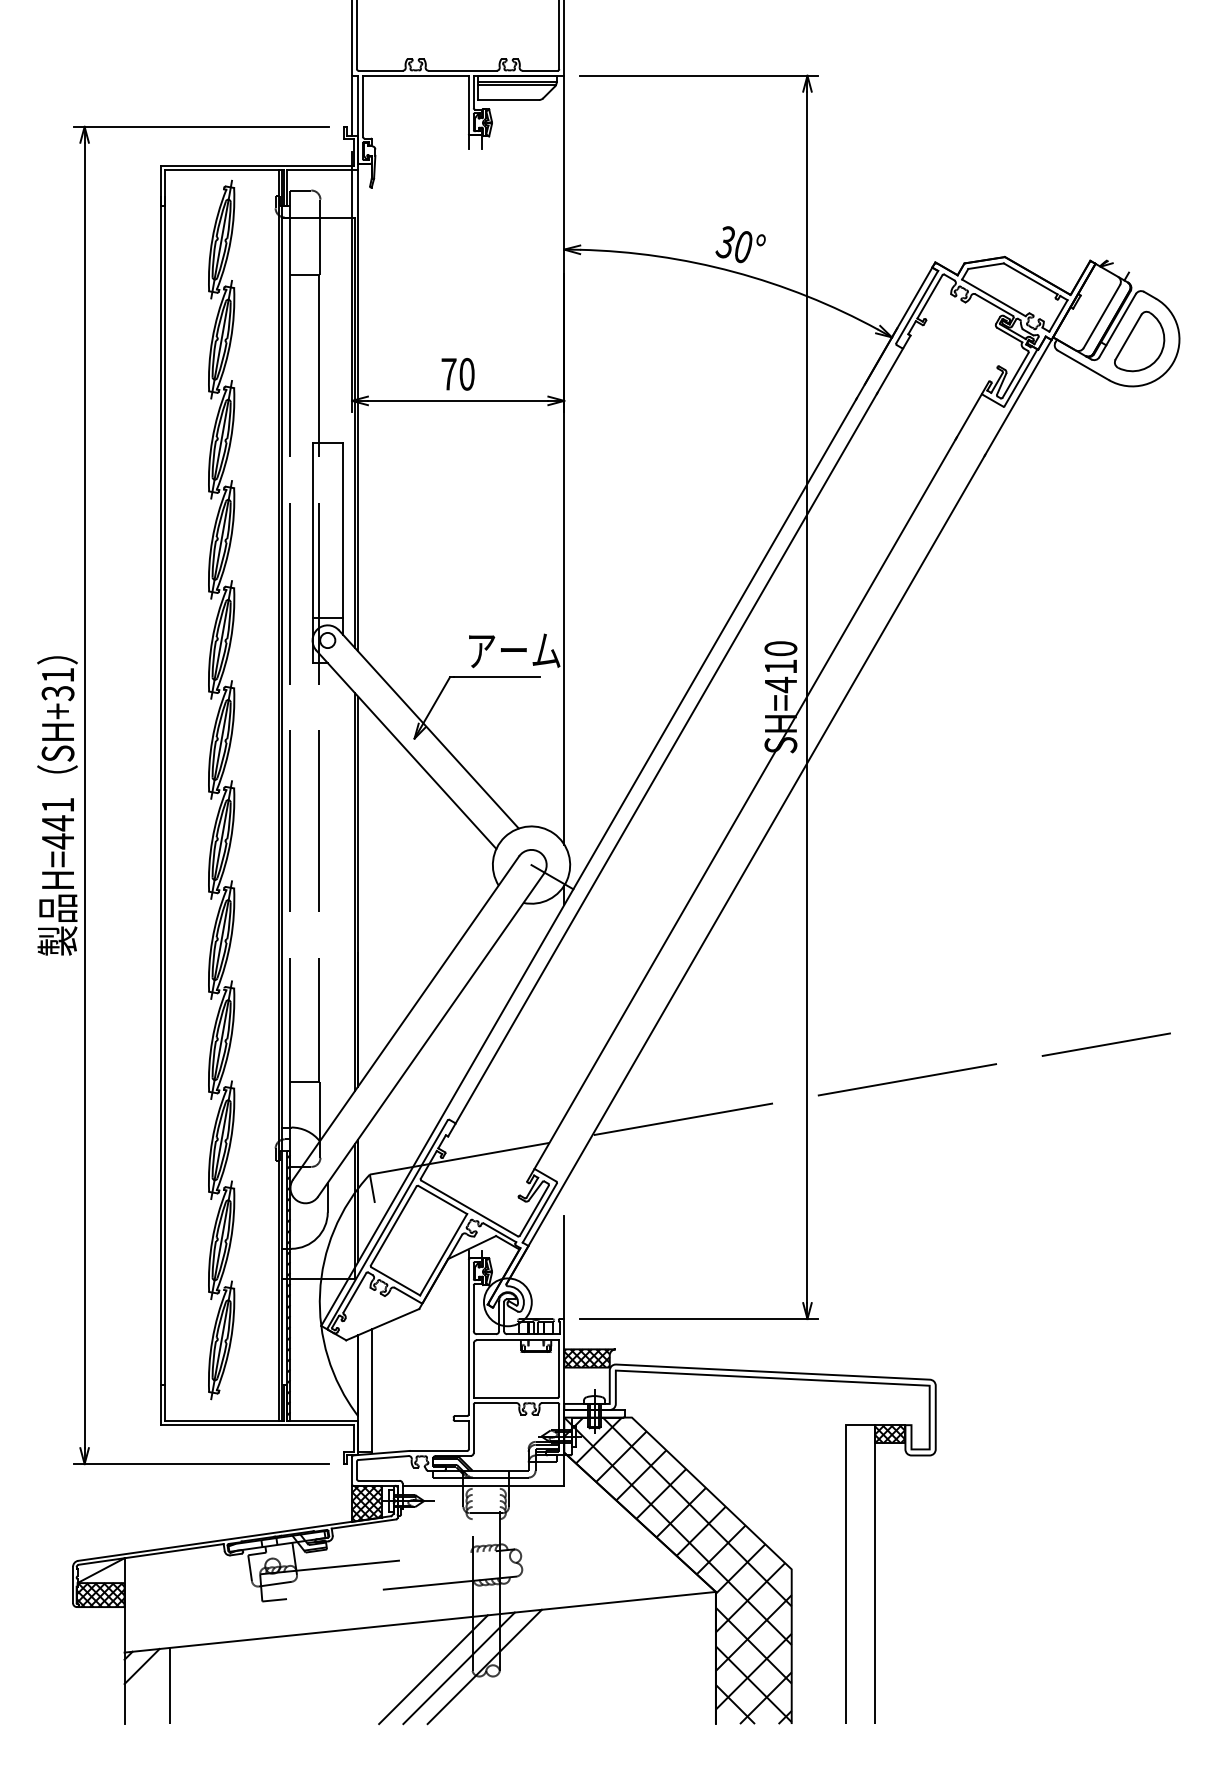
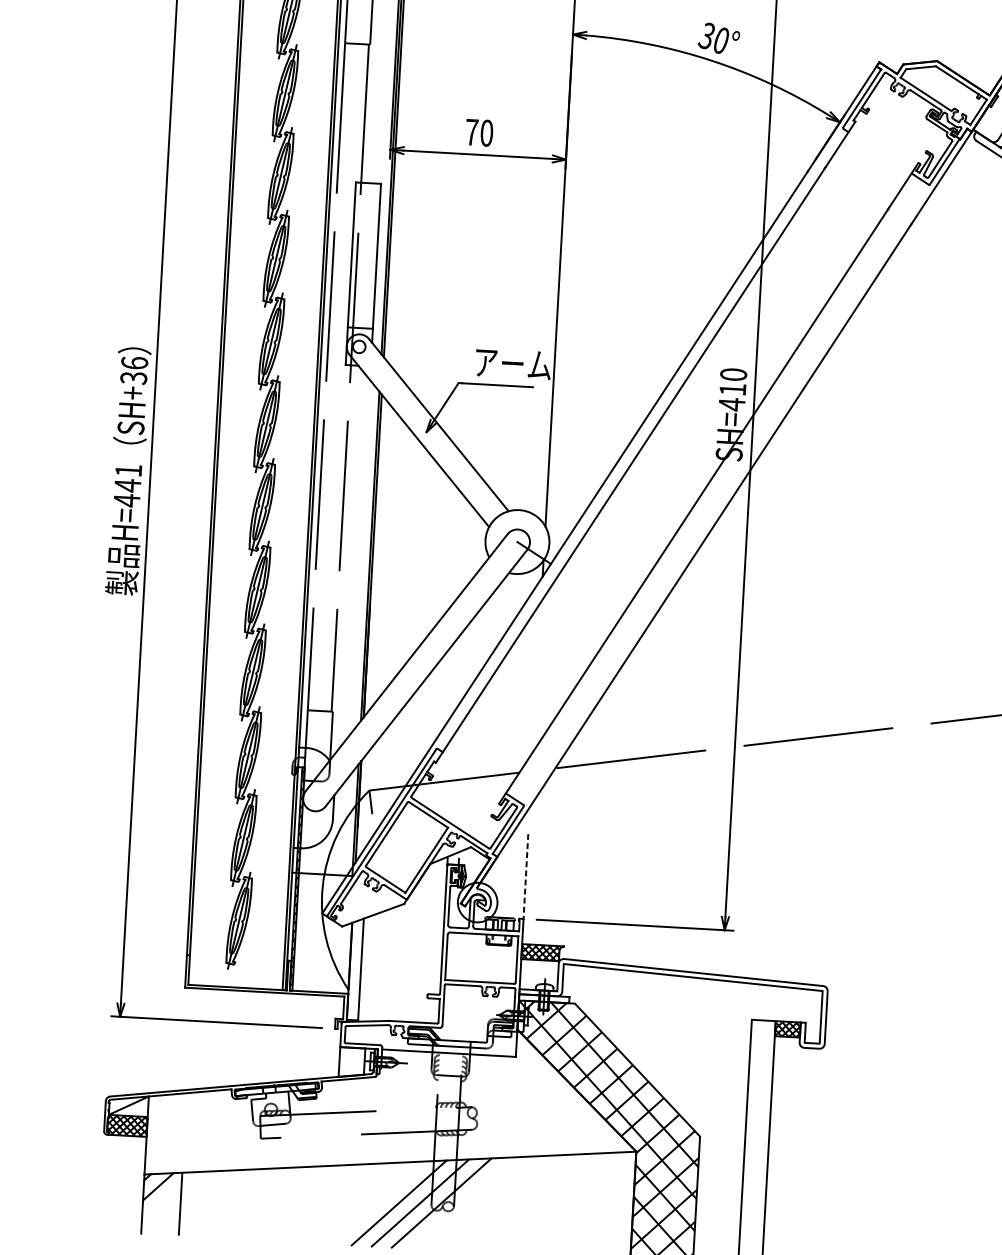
text: (57, 674) -> (134, 362), SH+31 -> SH+36
line: (564, 1268) -> (526, 877), solid -> dashed
hatch: (367, 1503) -> (352, 1062), removed

